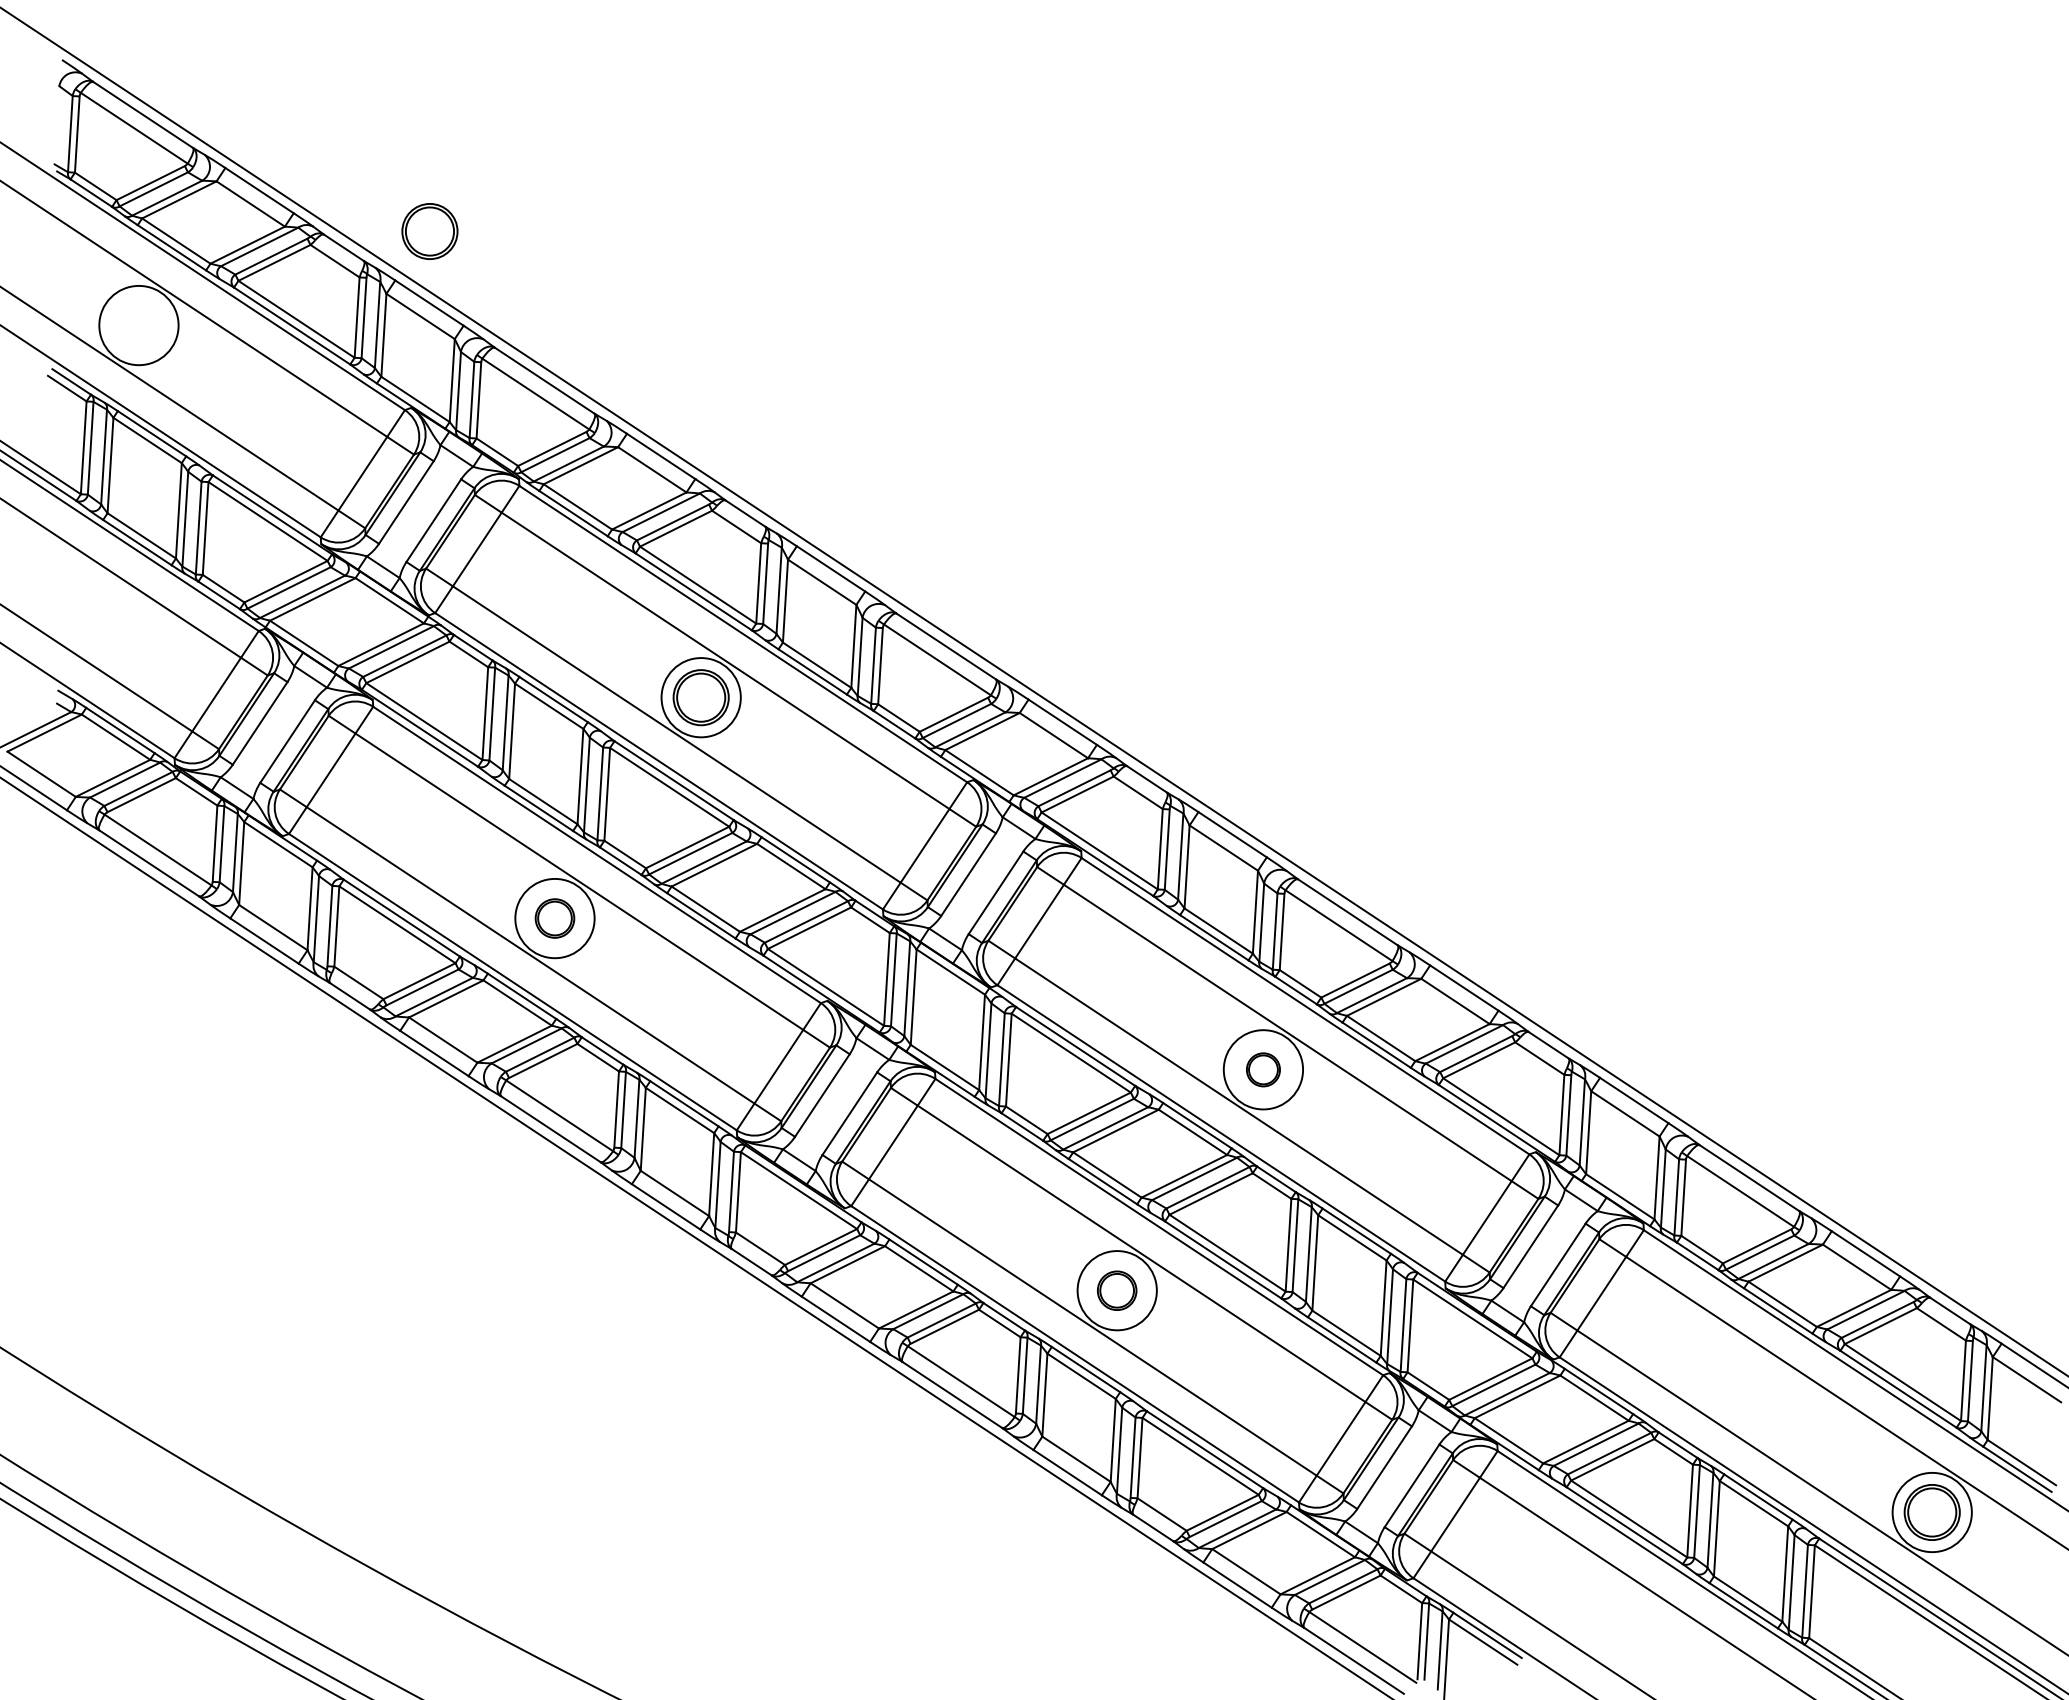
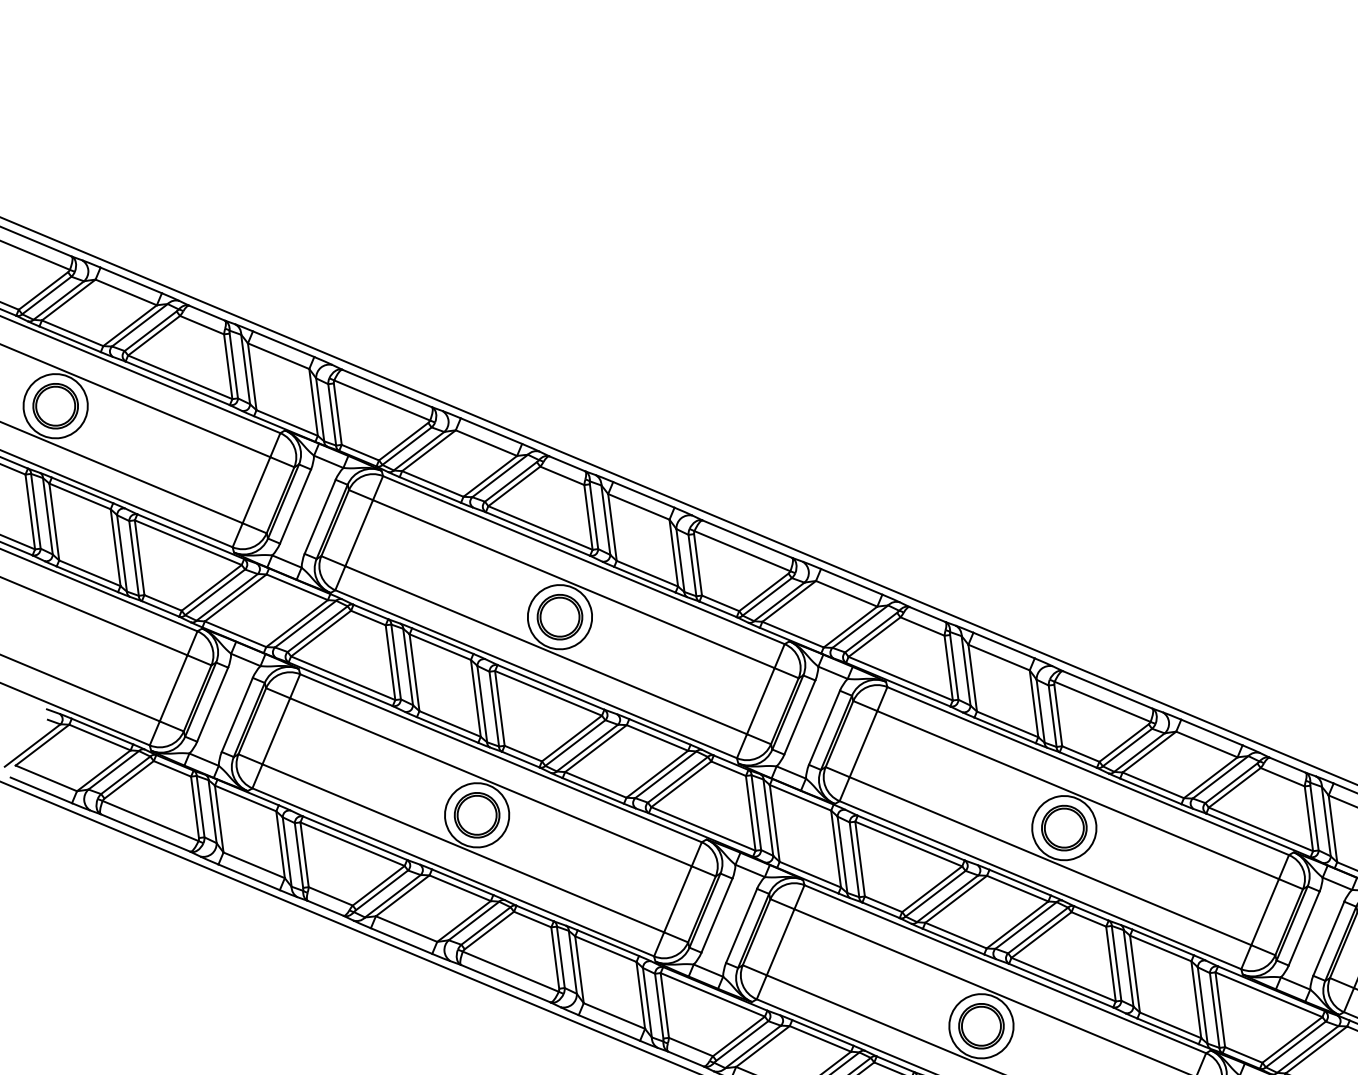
part: (429, 231) -> (55, 406), moved
part: (554, 918) -> (476, 815), size x1.43
part: (1263, 1069) -> (1064, 827), size x1.67
part: (1116, 1290) -> (980, 1026), size x1.43

